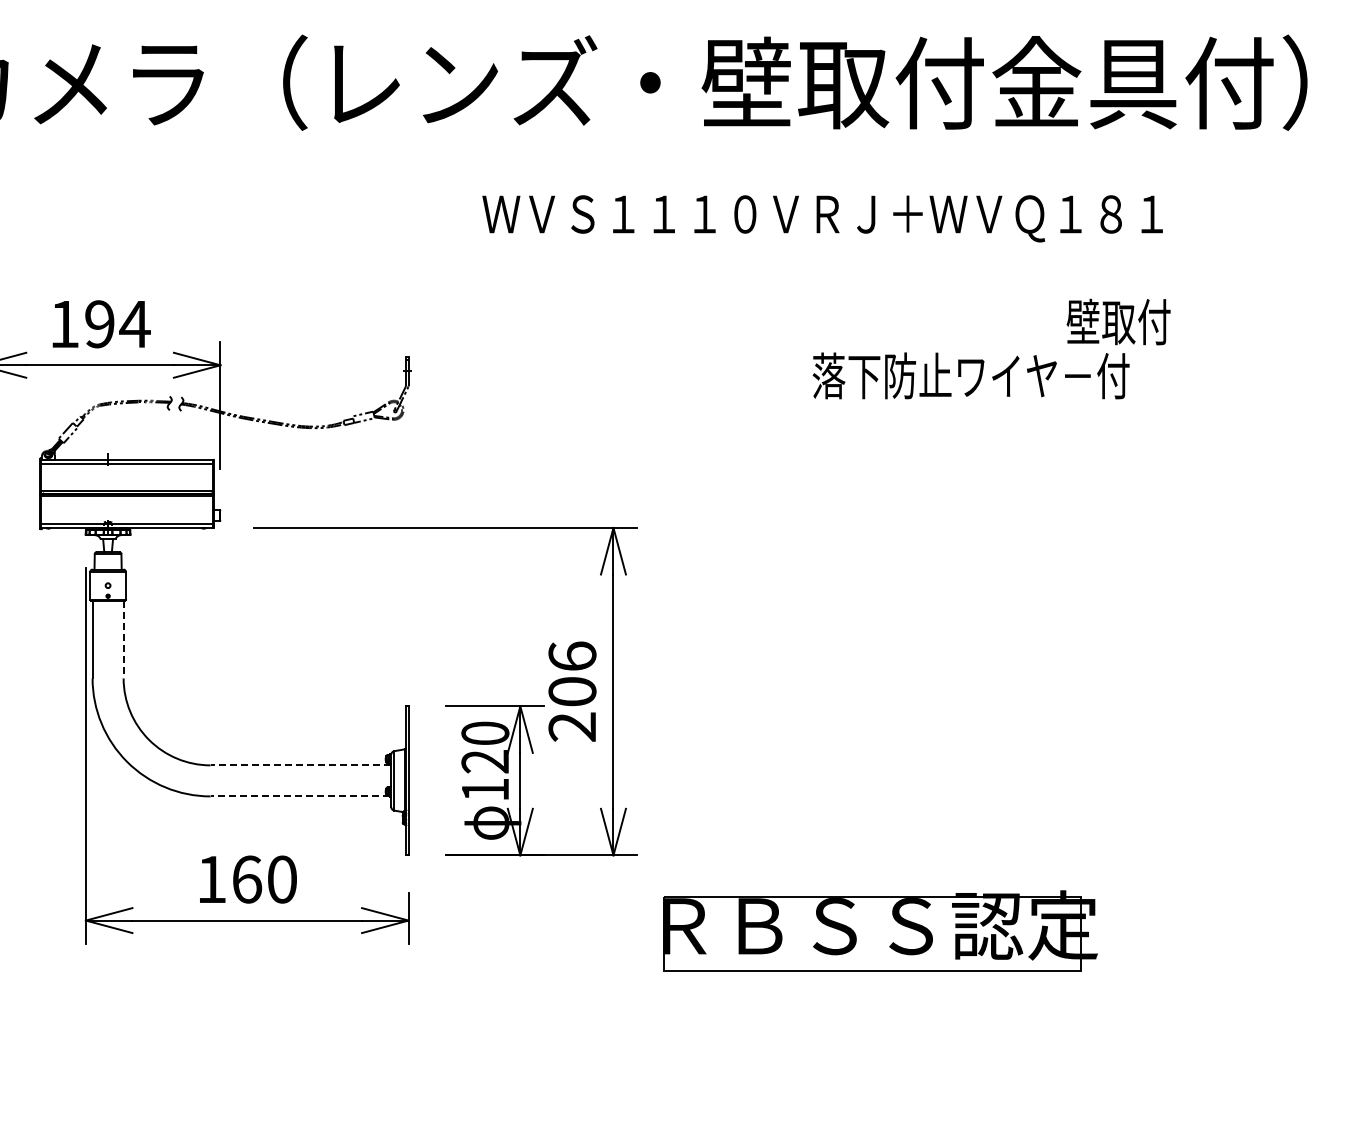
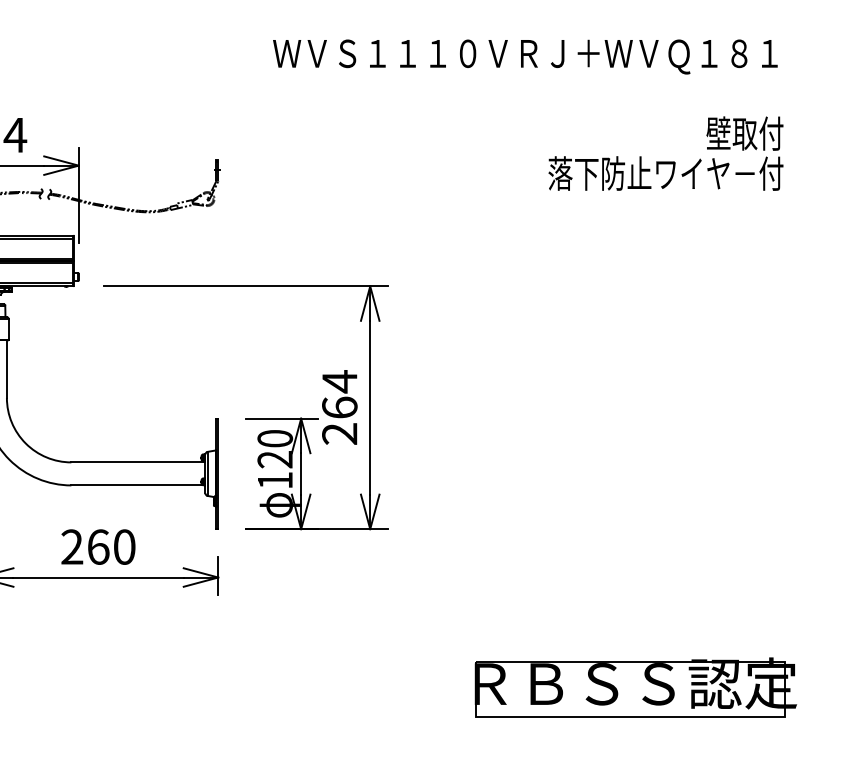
text: (970, 375) -> (665, 173), moved
line: (123, 639) -> (6, 369), dashed -> solid
text: (572, 673) -> (339, 394), 206 -> 264
line: (300, 765) -> (138, 462), dashed -> solid
line: (300, 796) -> (138, 485), dashed -> solid
text: (211, 878) -> (72, 546), 160 -> 260
part: (880, 930) -> (635, 687), moved

